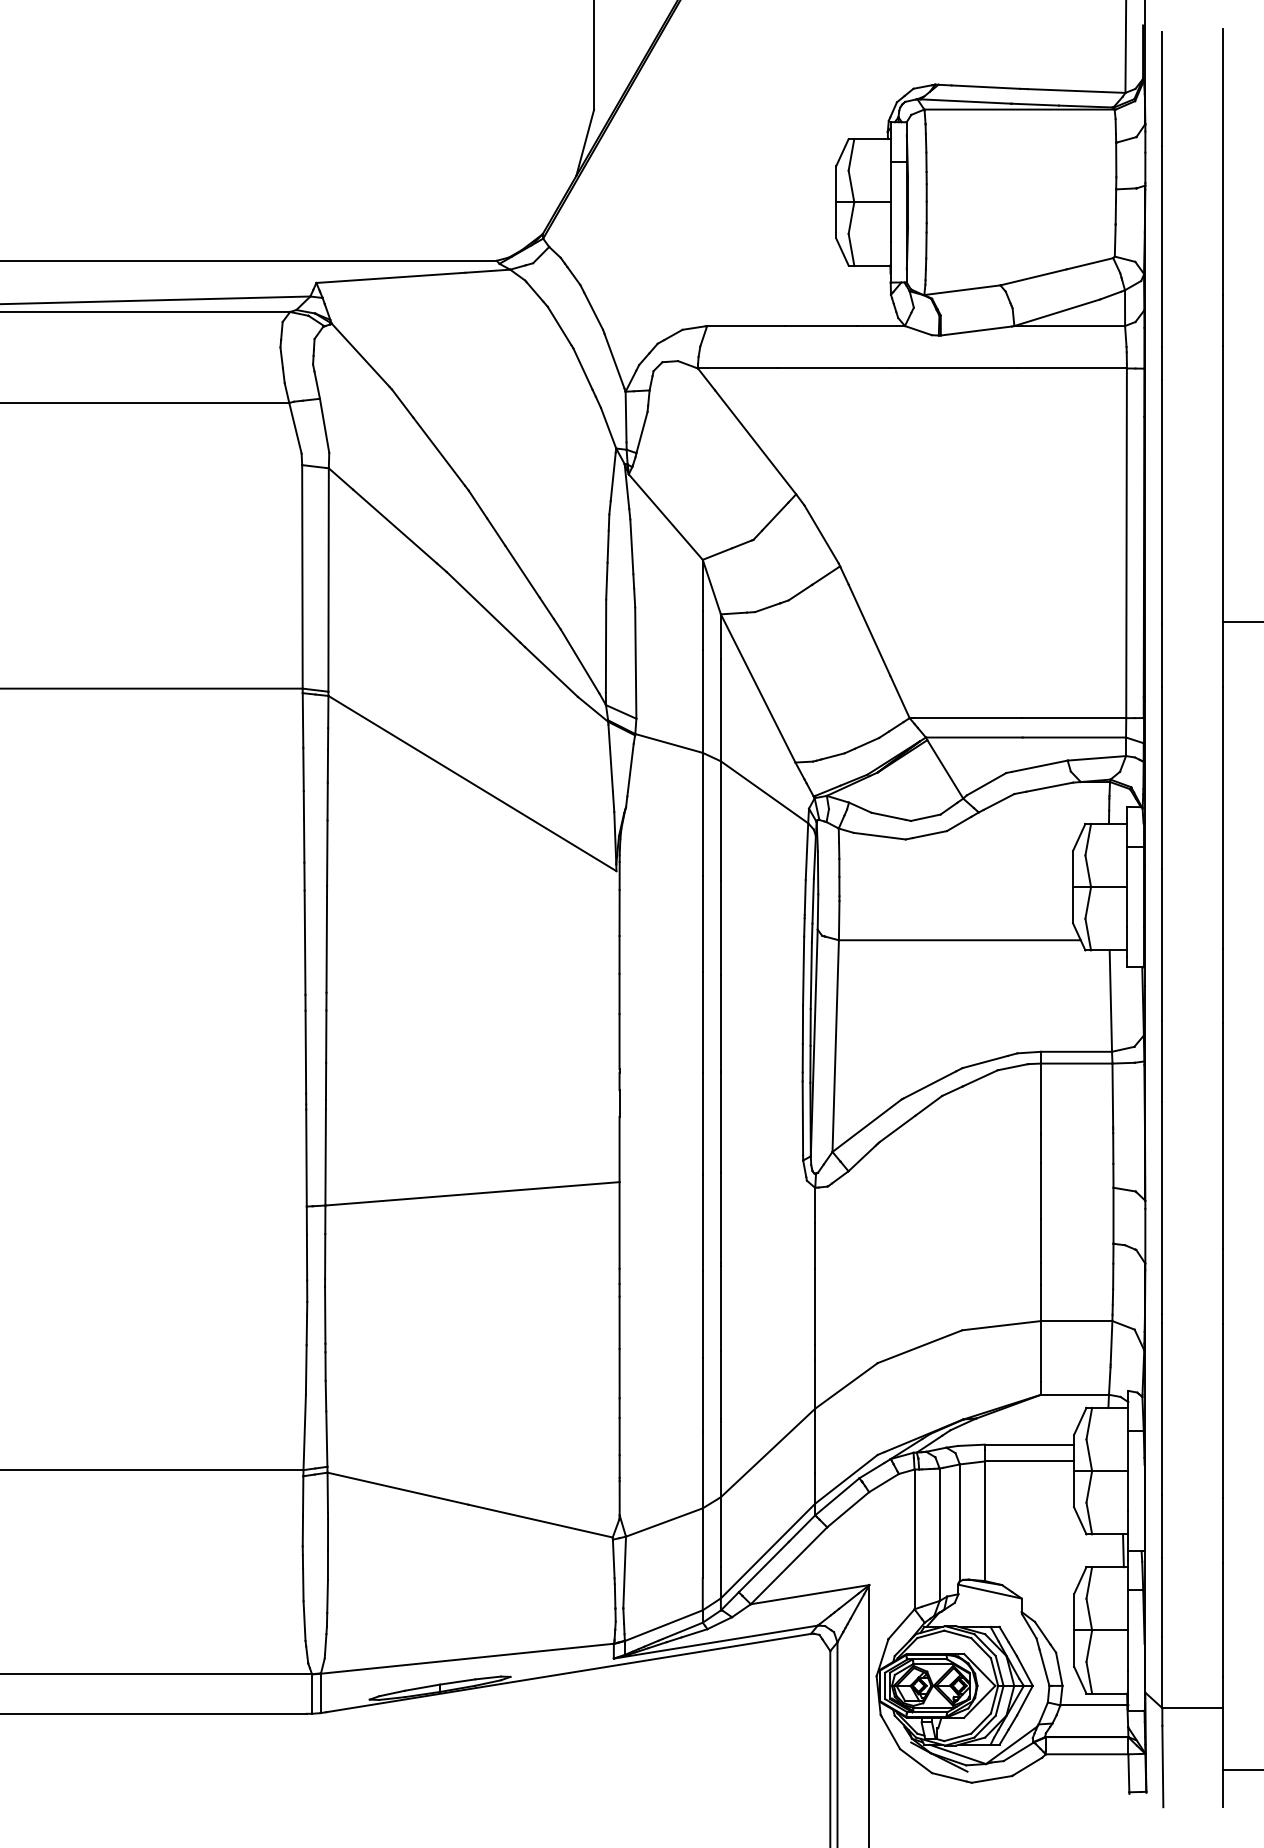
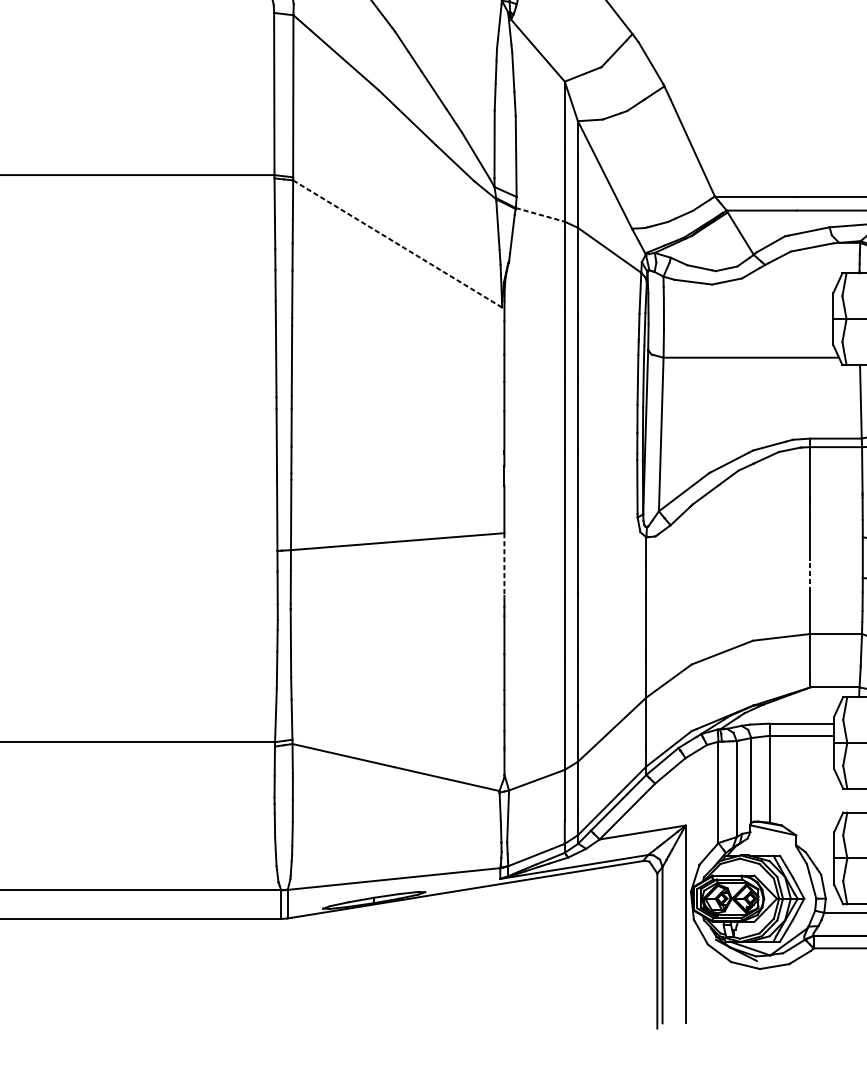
line: (669, 743) -> (540, 214), solid -> dashed
line: (472, 783) -> (397, 243), solid -> dashed
line: (619, 1225) -> (504, 564), solid -> dashed
line: (1041, 1240) -> (810, 575), solid -> dashed

